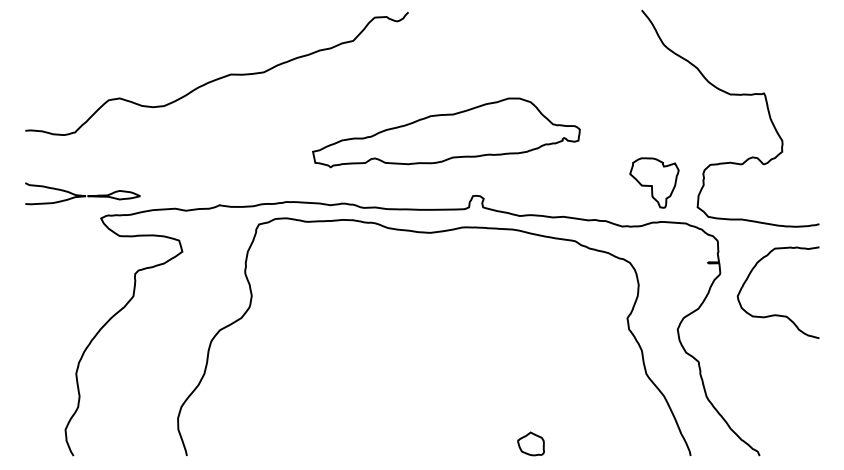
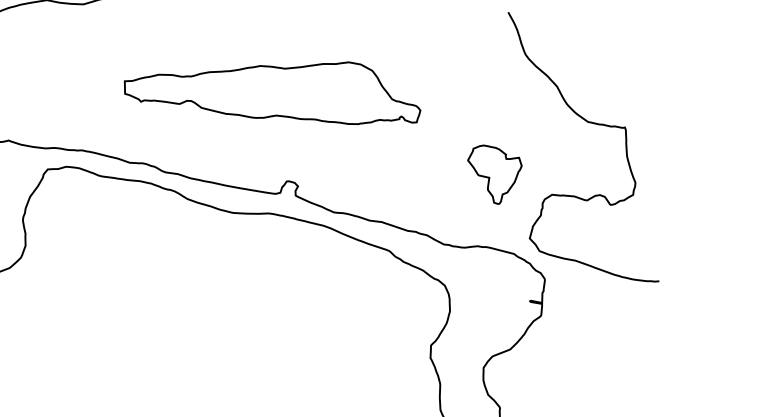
part: (446, 132) -> (274, 86), moved
part: (654, 182) -> (492, 174), moved
curve: (777, 314) -> (595, 371), removed

